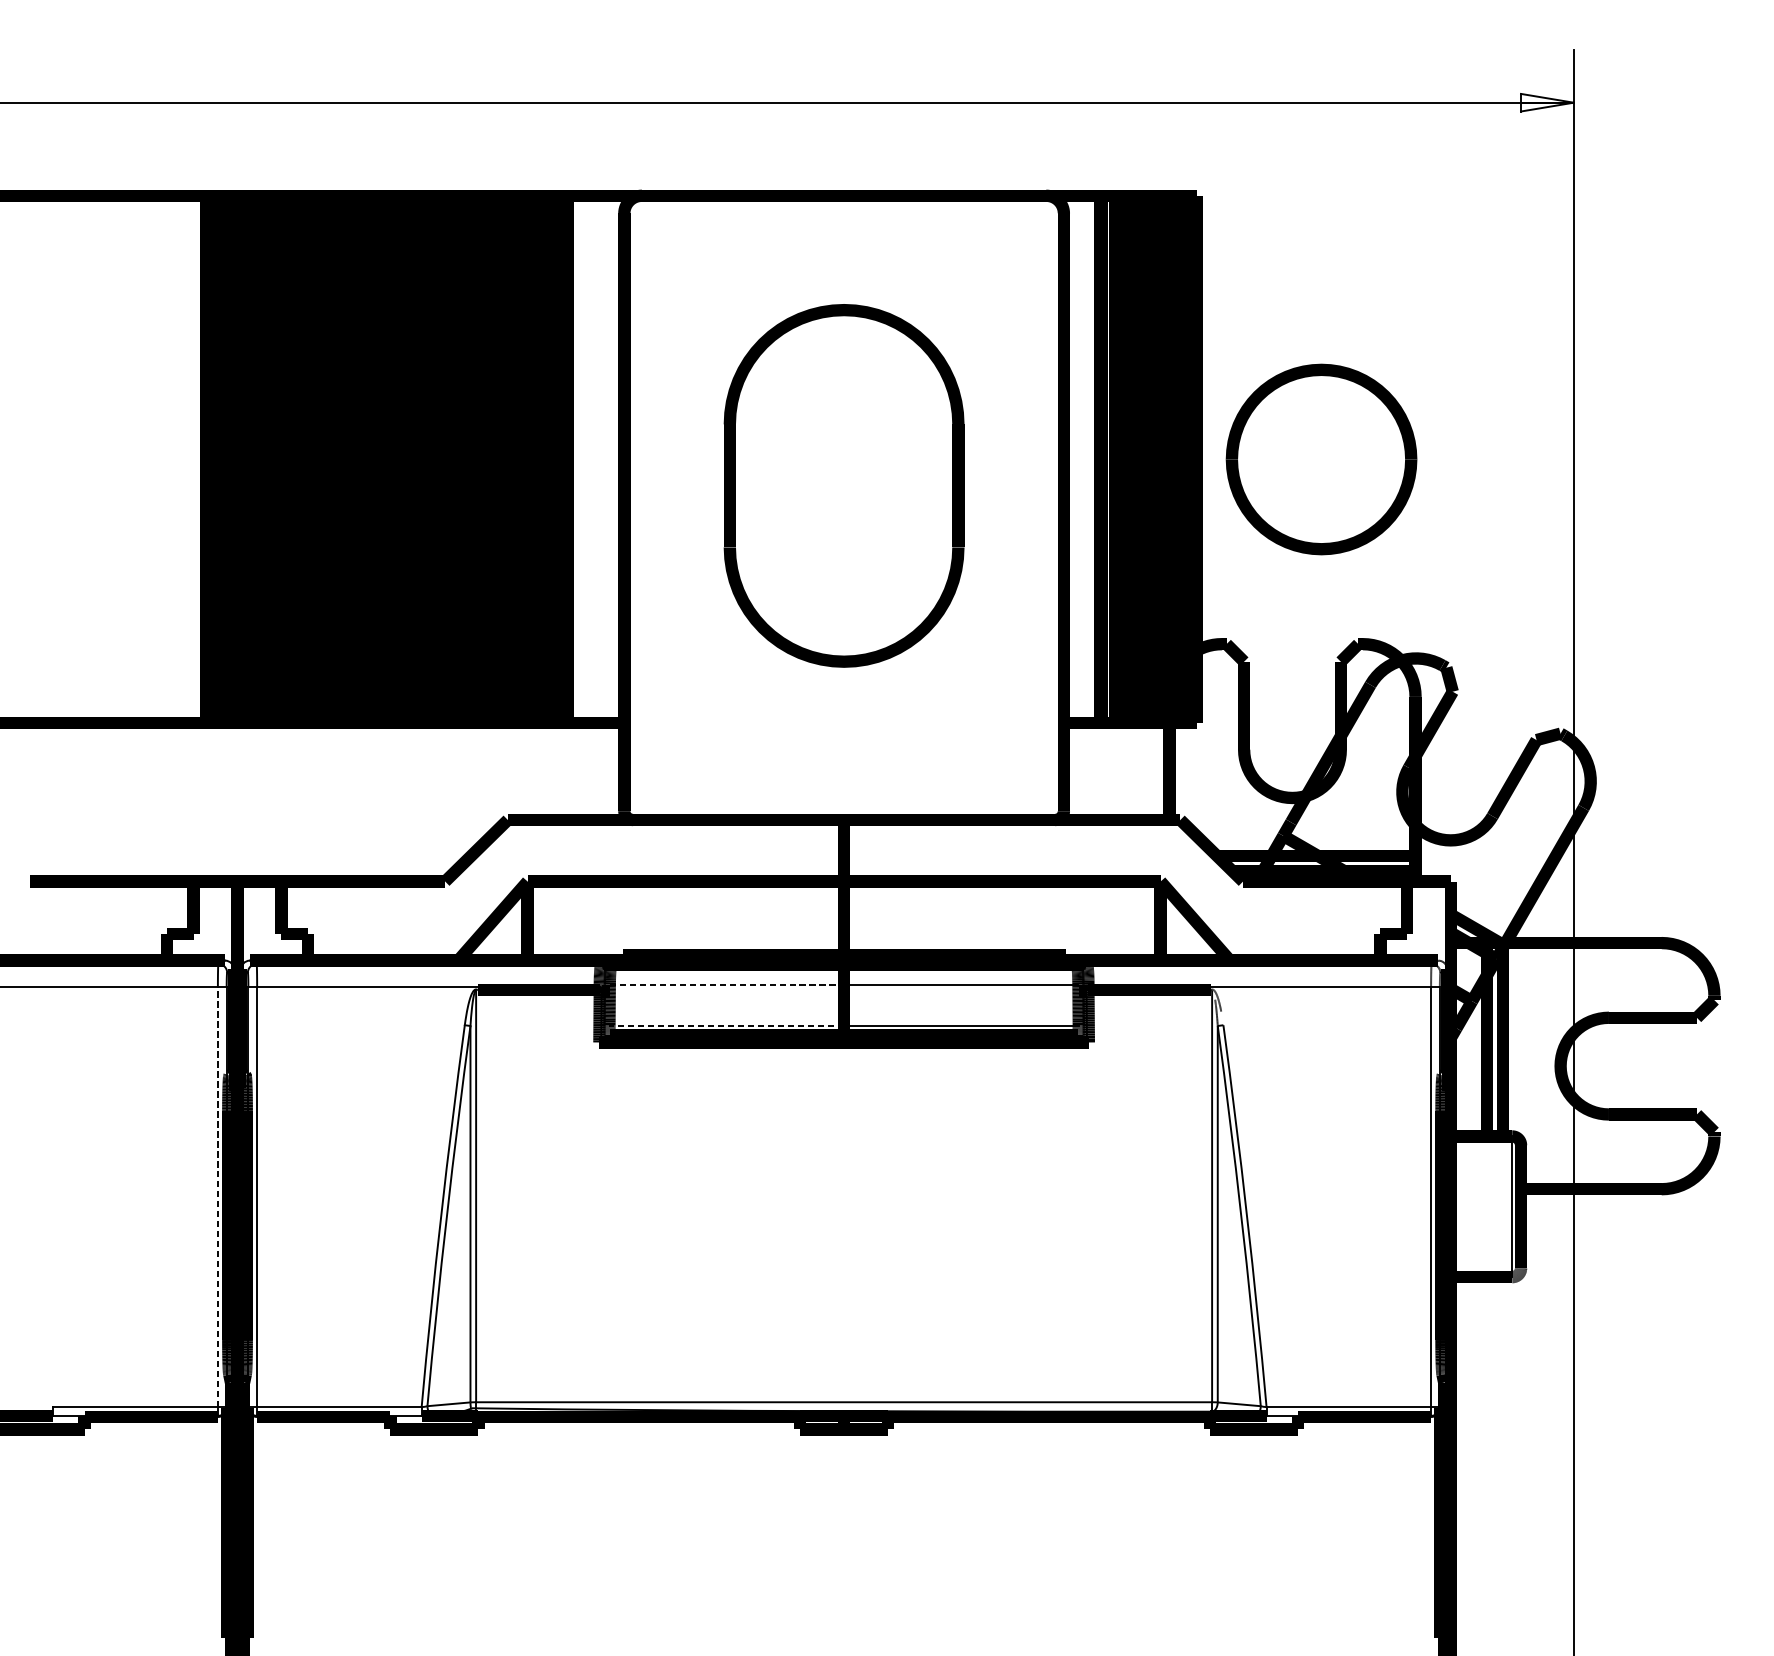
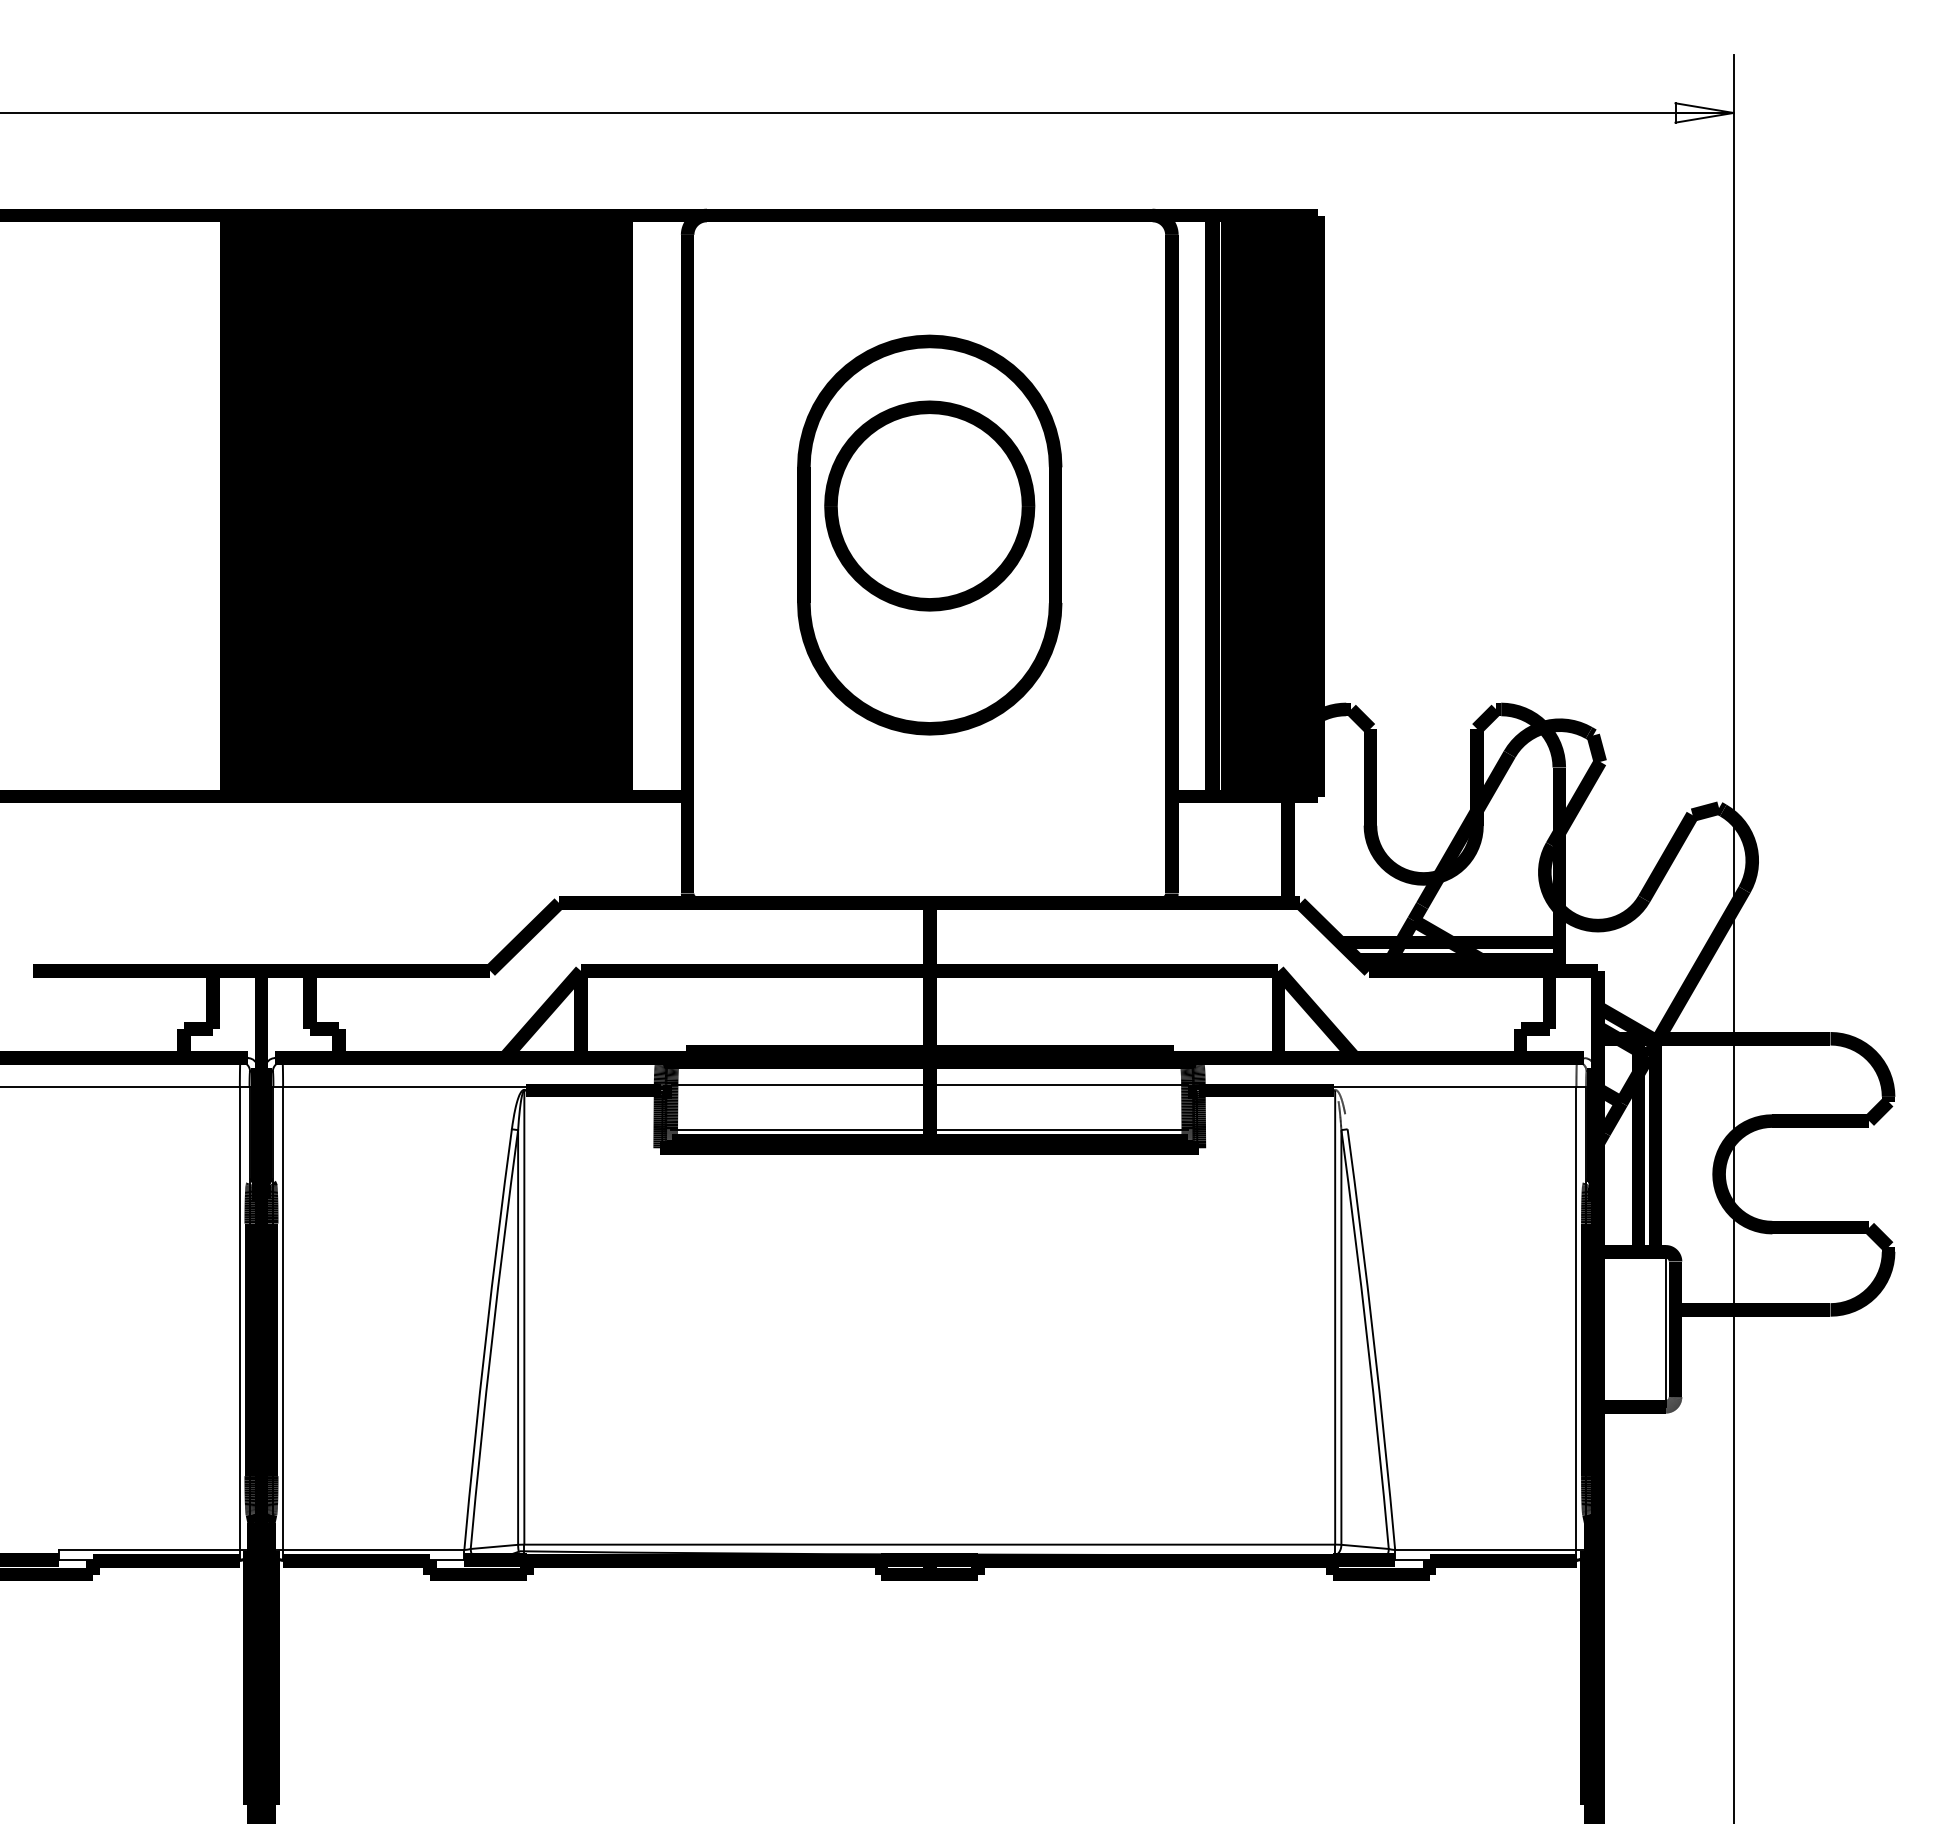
part: (1321, 459) -> (929, 505), moved
line: (727, 984) -> (801, 1084), dashed -> solid
line: (725, 1025) -> (799, 1129), dashed -> solid
line: (217, 1196) -> (239, 1318), dashed -> solid

